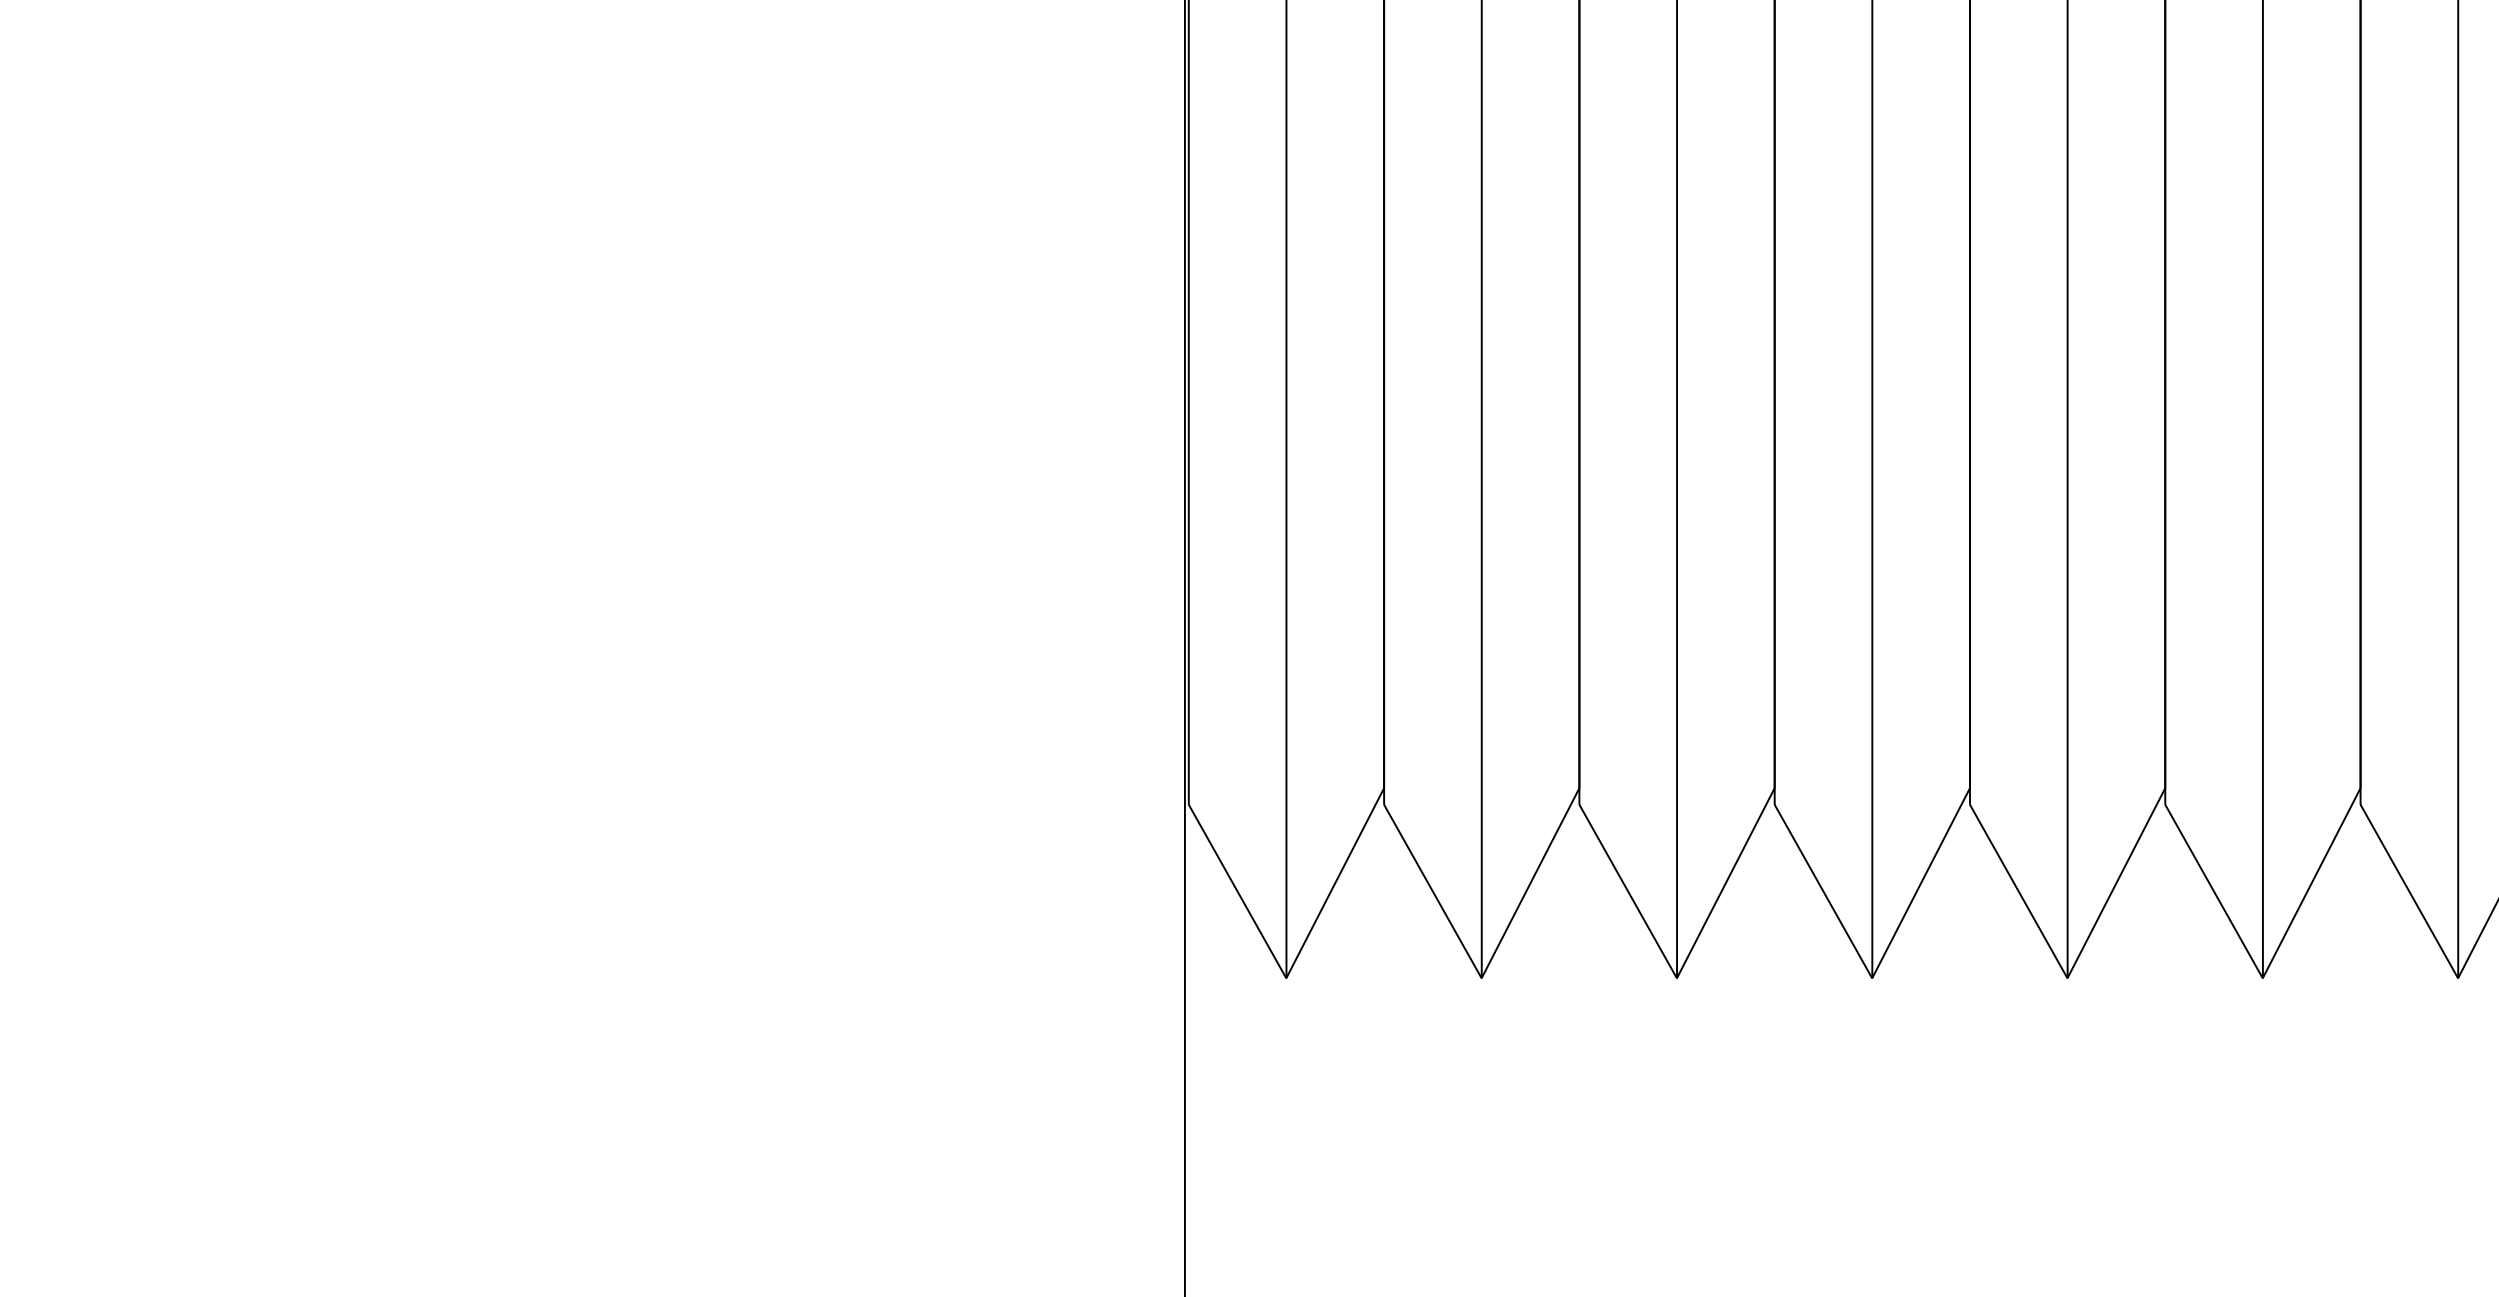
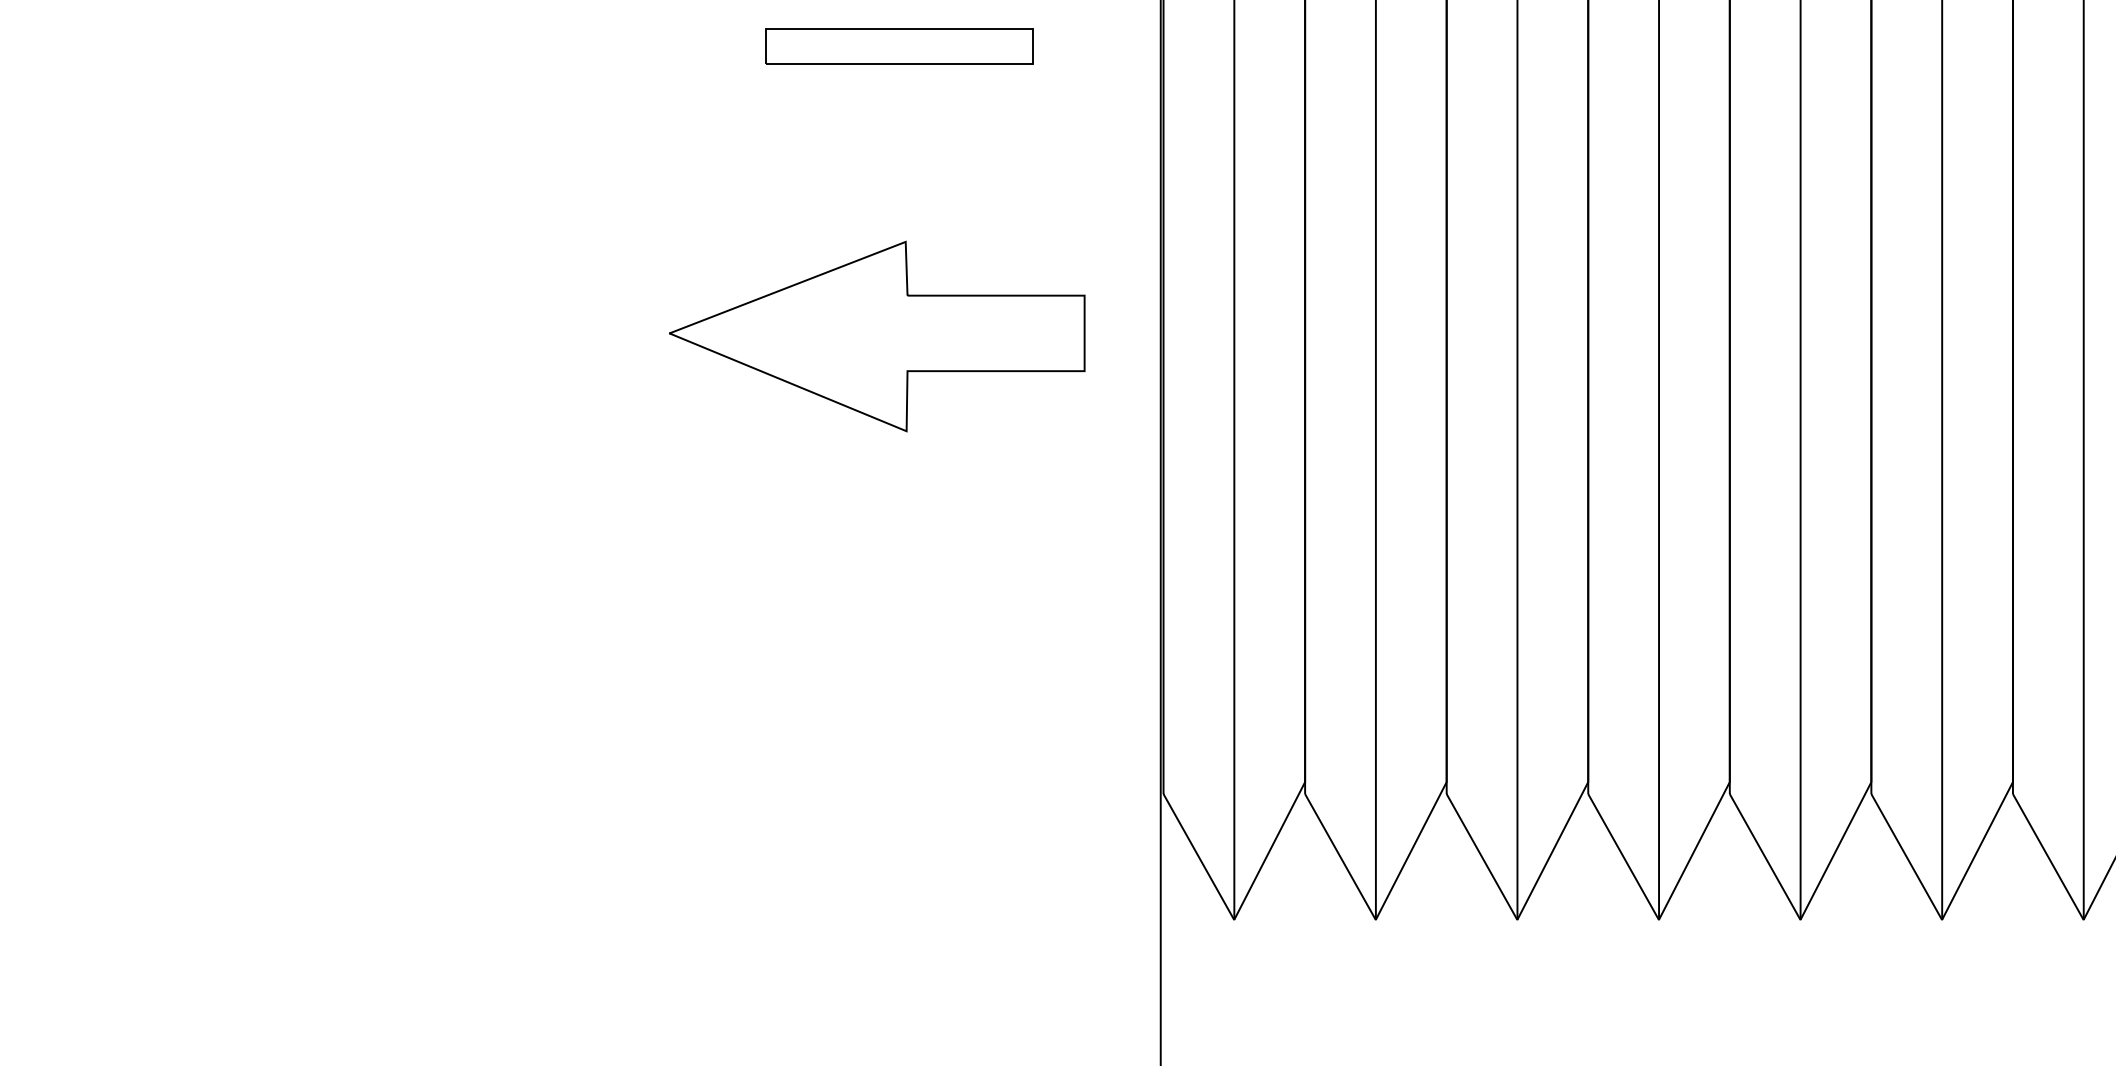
part: (794, 173) -> (877, 336), added

